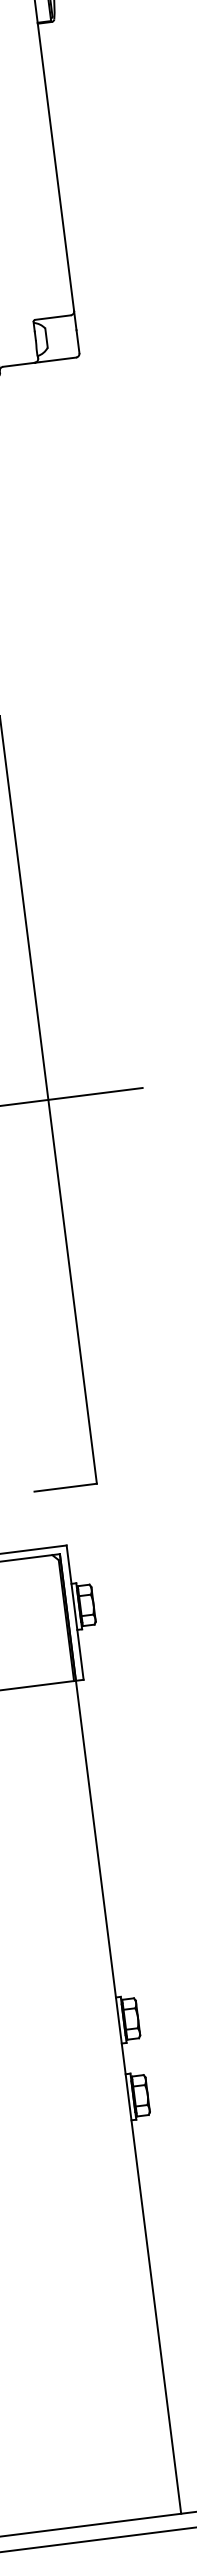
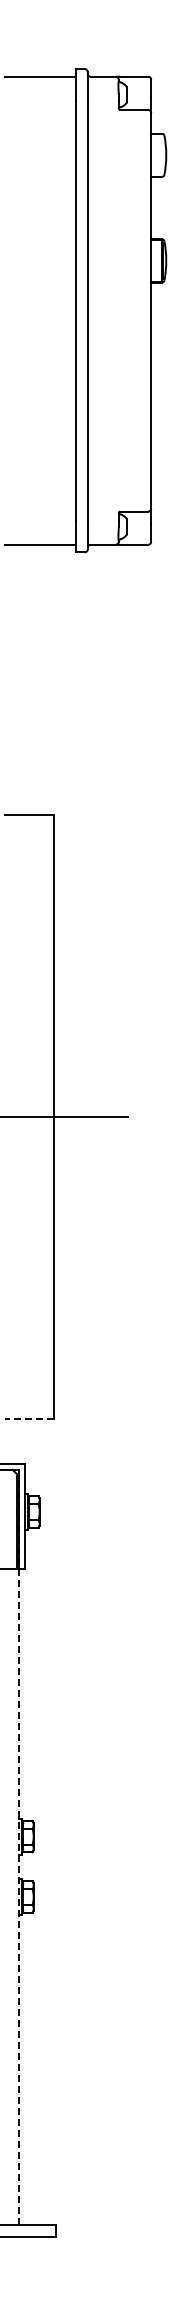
line: (65, 1487) -> (29, 1418), solid -> dashed
line: (120, 2034) -> (18, 1847), solid -> dashed

